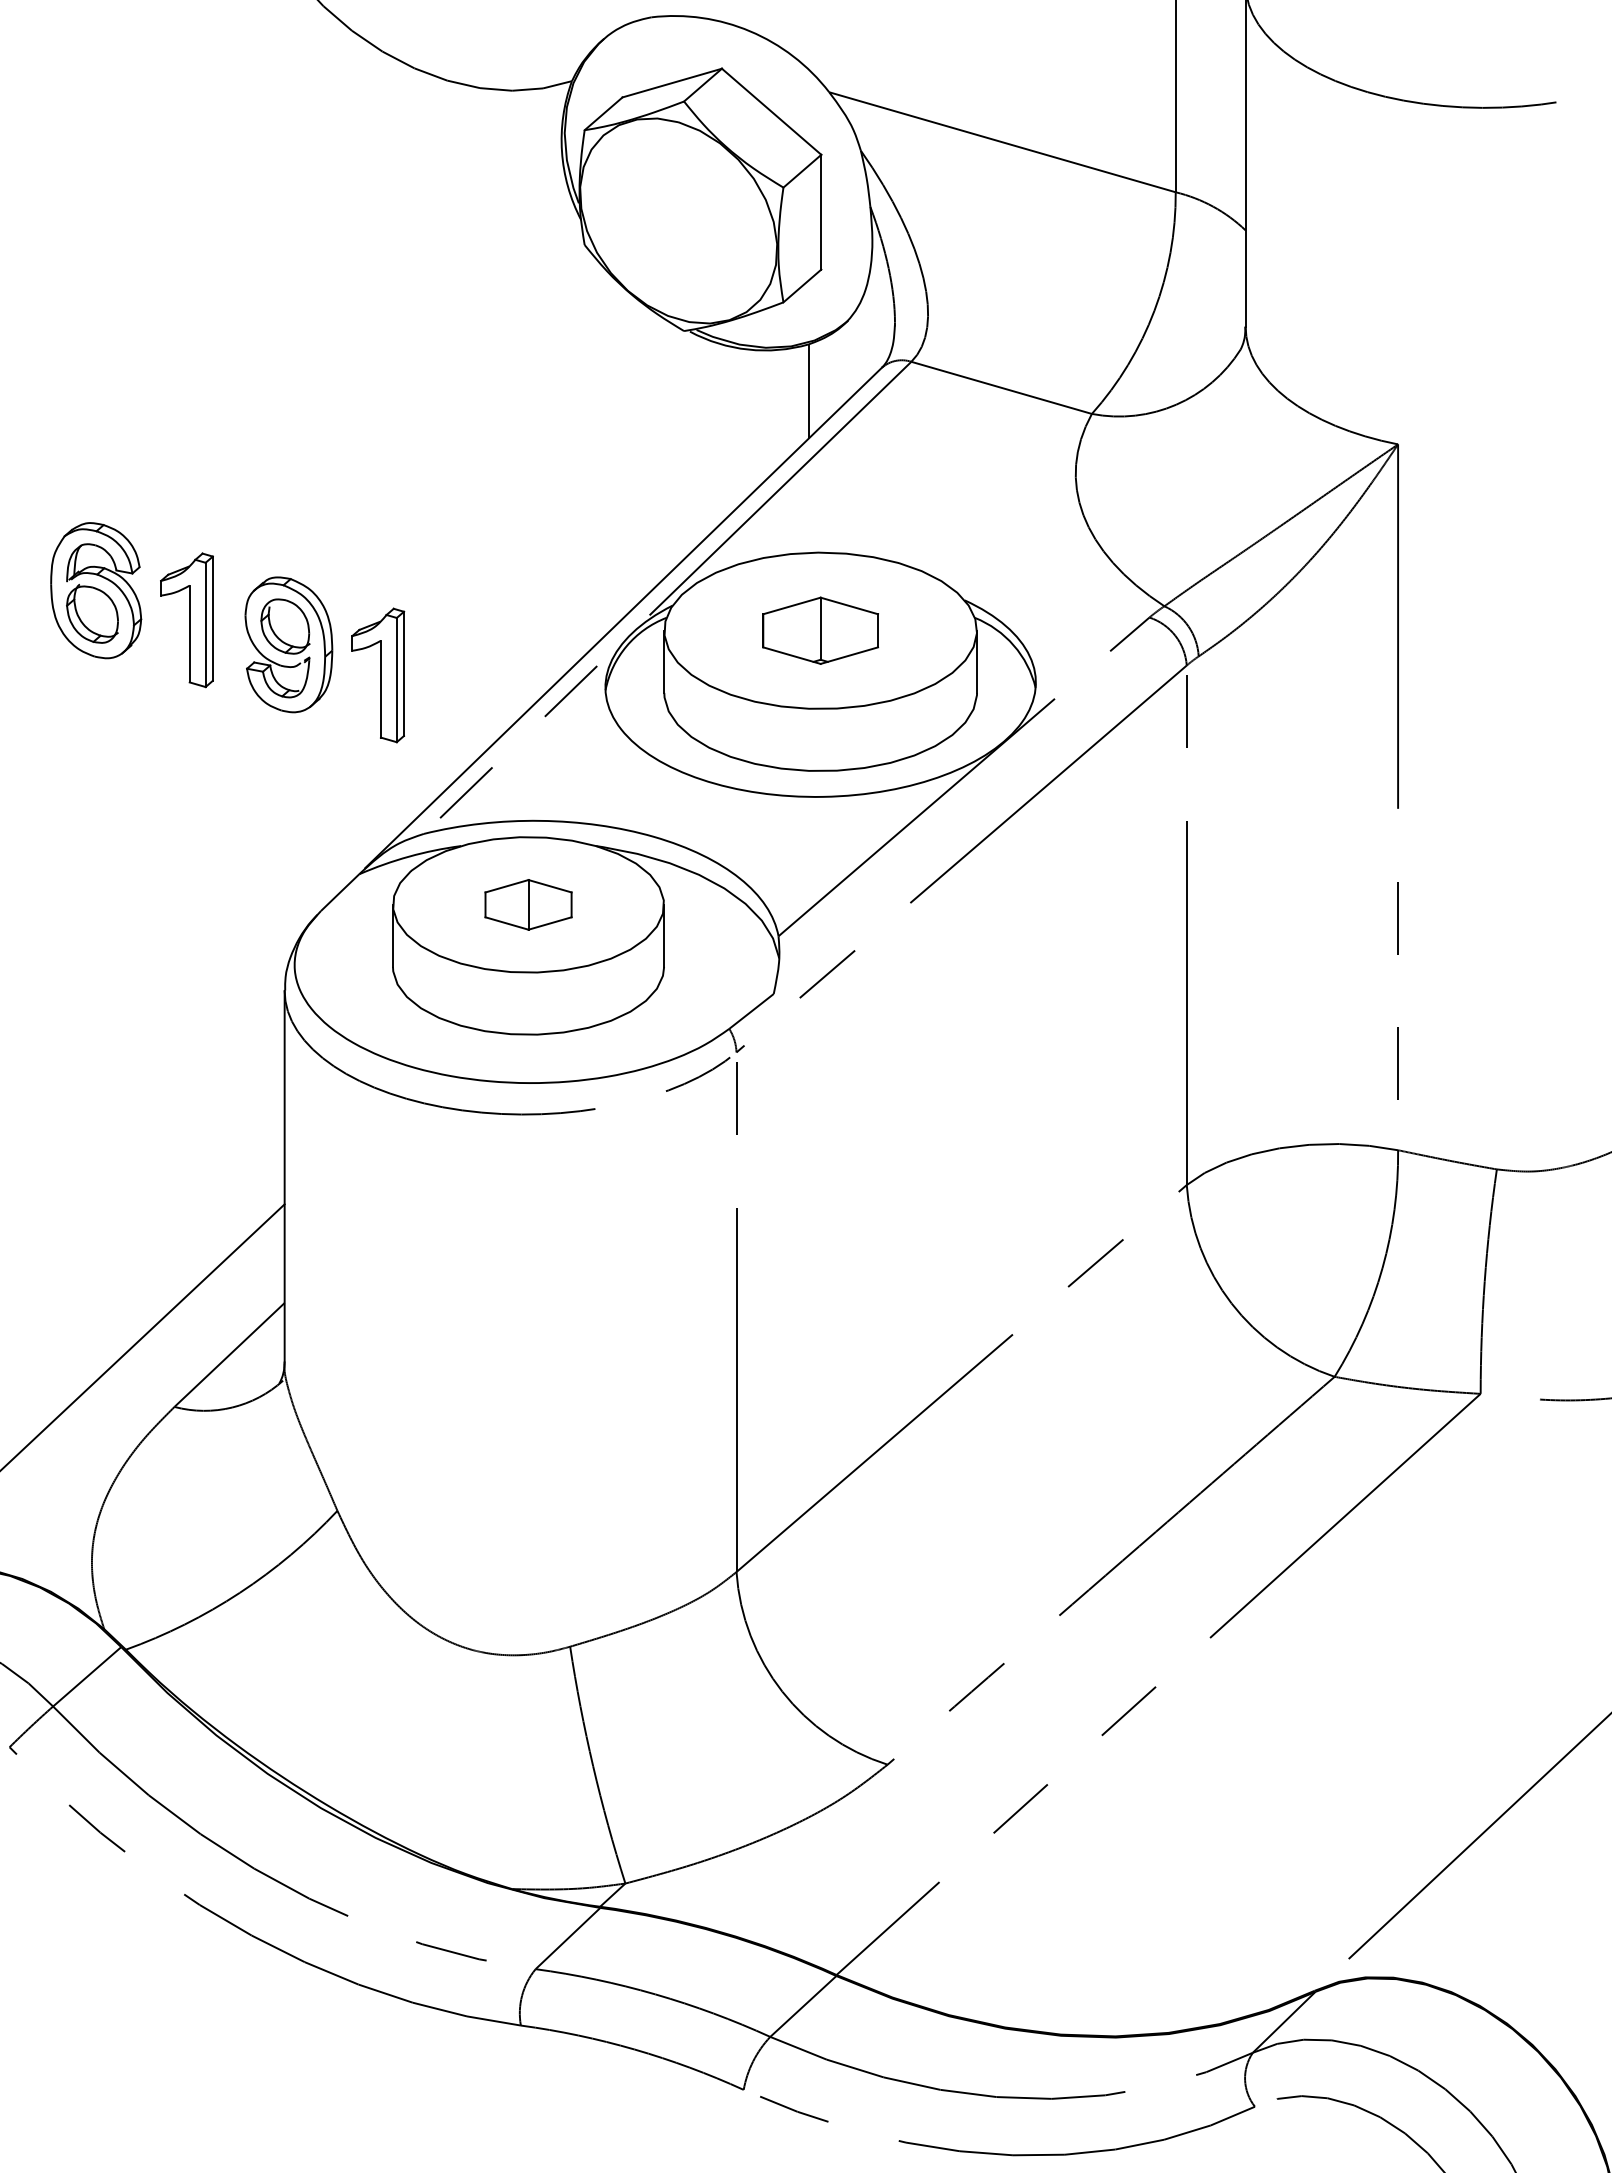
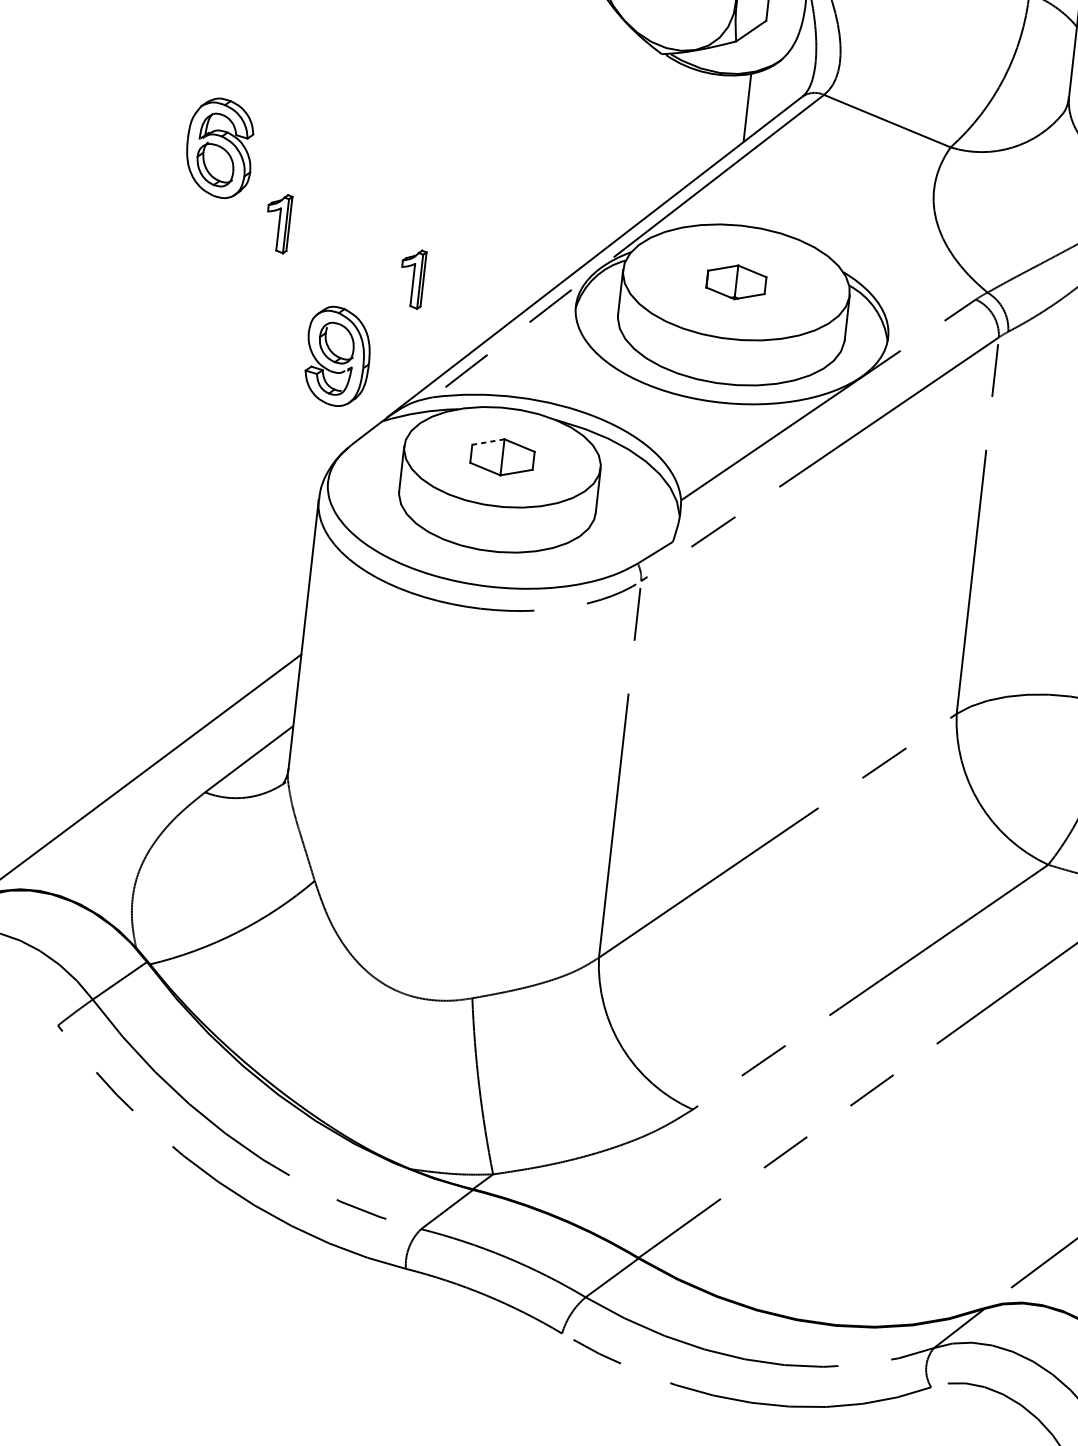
part: (96, 590) -> (220, 148), moved
part: (186, 620) -> (277, 223), size x0.6
part: (820, 630) -> (736, 282), size x0.7
part: (288, 644) -> (337, 356), moved
part: (378, 675) -> (412, 278), size x0.6
line: (506, 886) -> (488, 442), solid -> dashed

